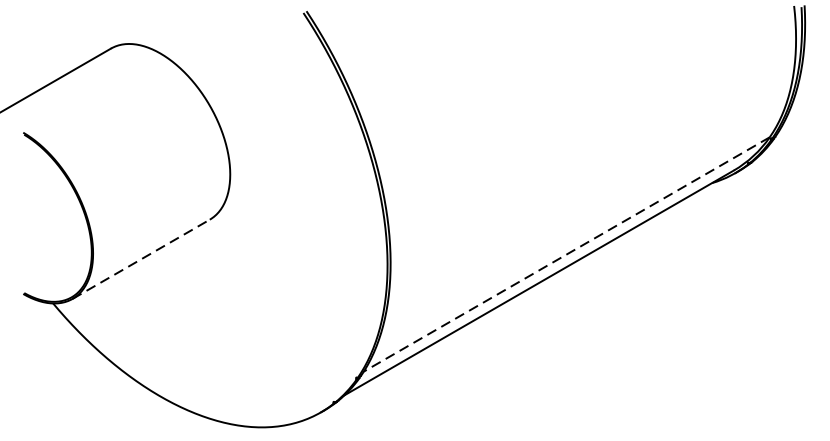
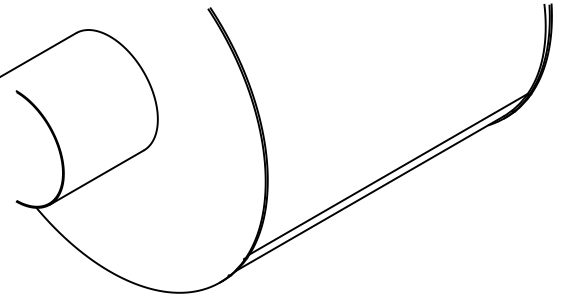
line: (566, 254) -> (388, 174), dashed -> solid
line: (142, 259) -> (97, 177), dashed -> solid

